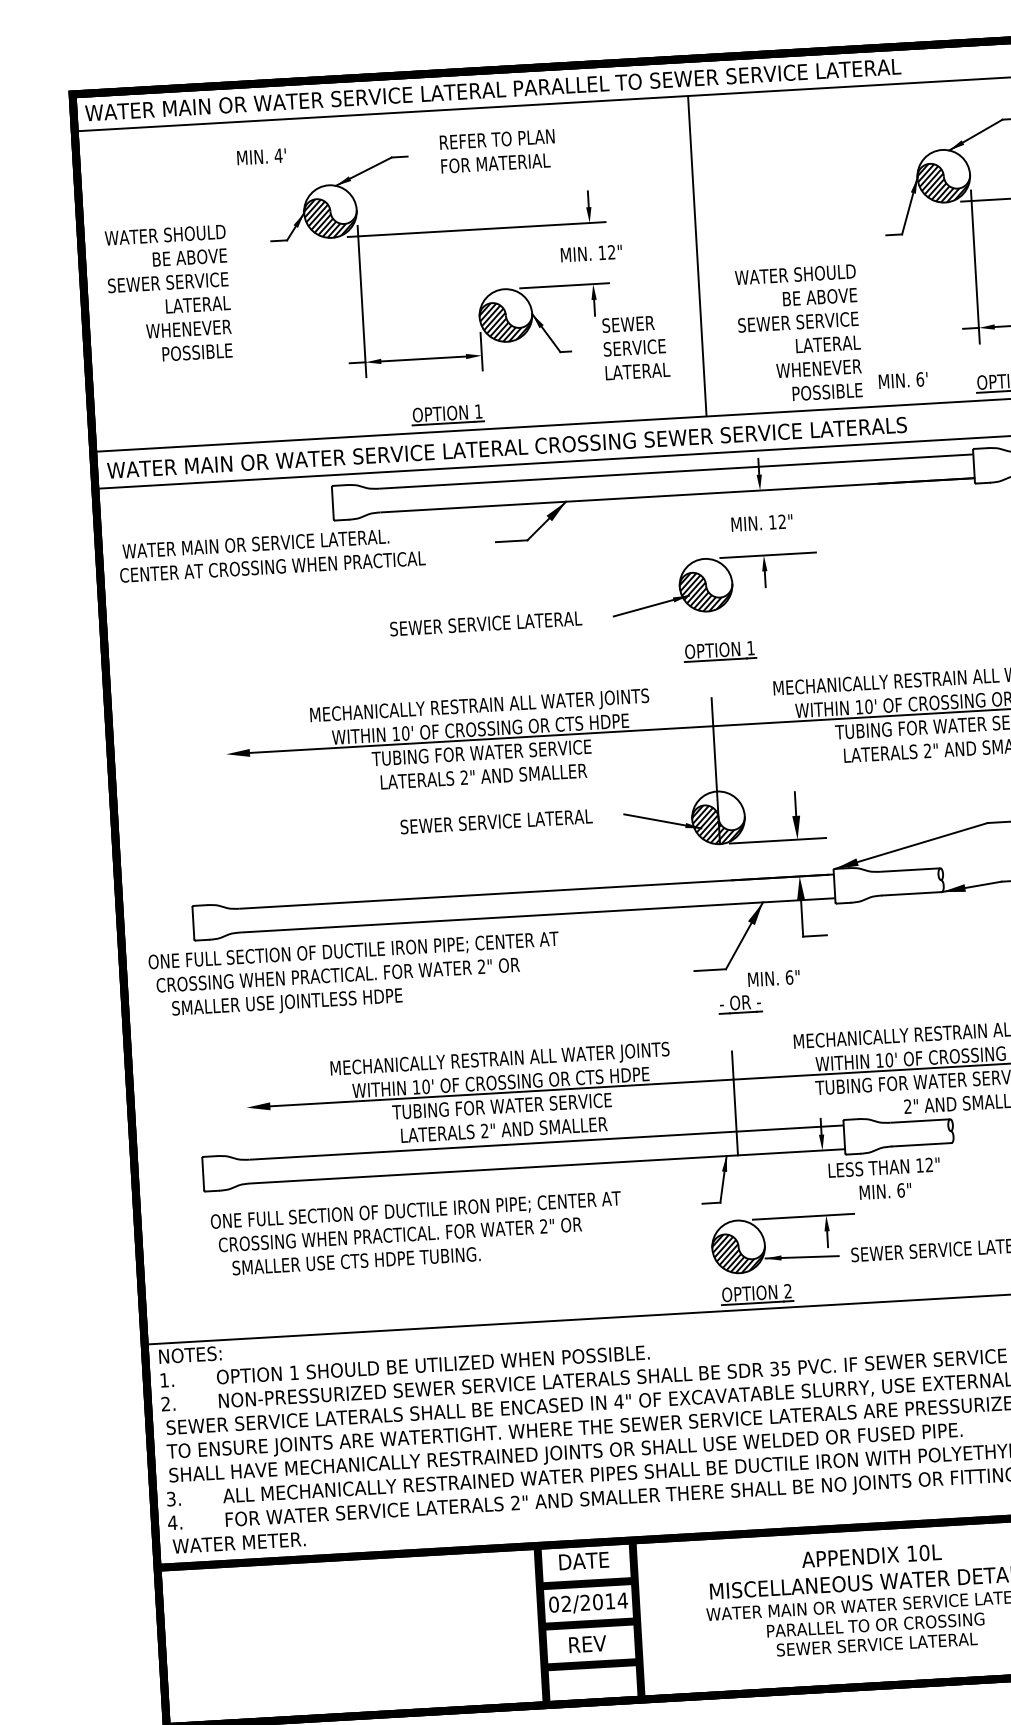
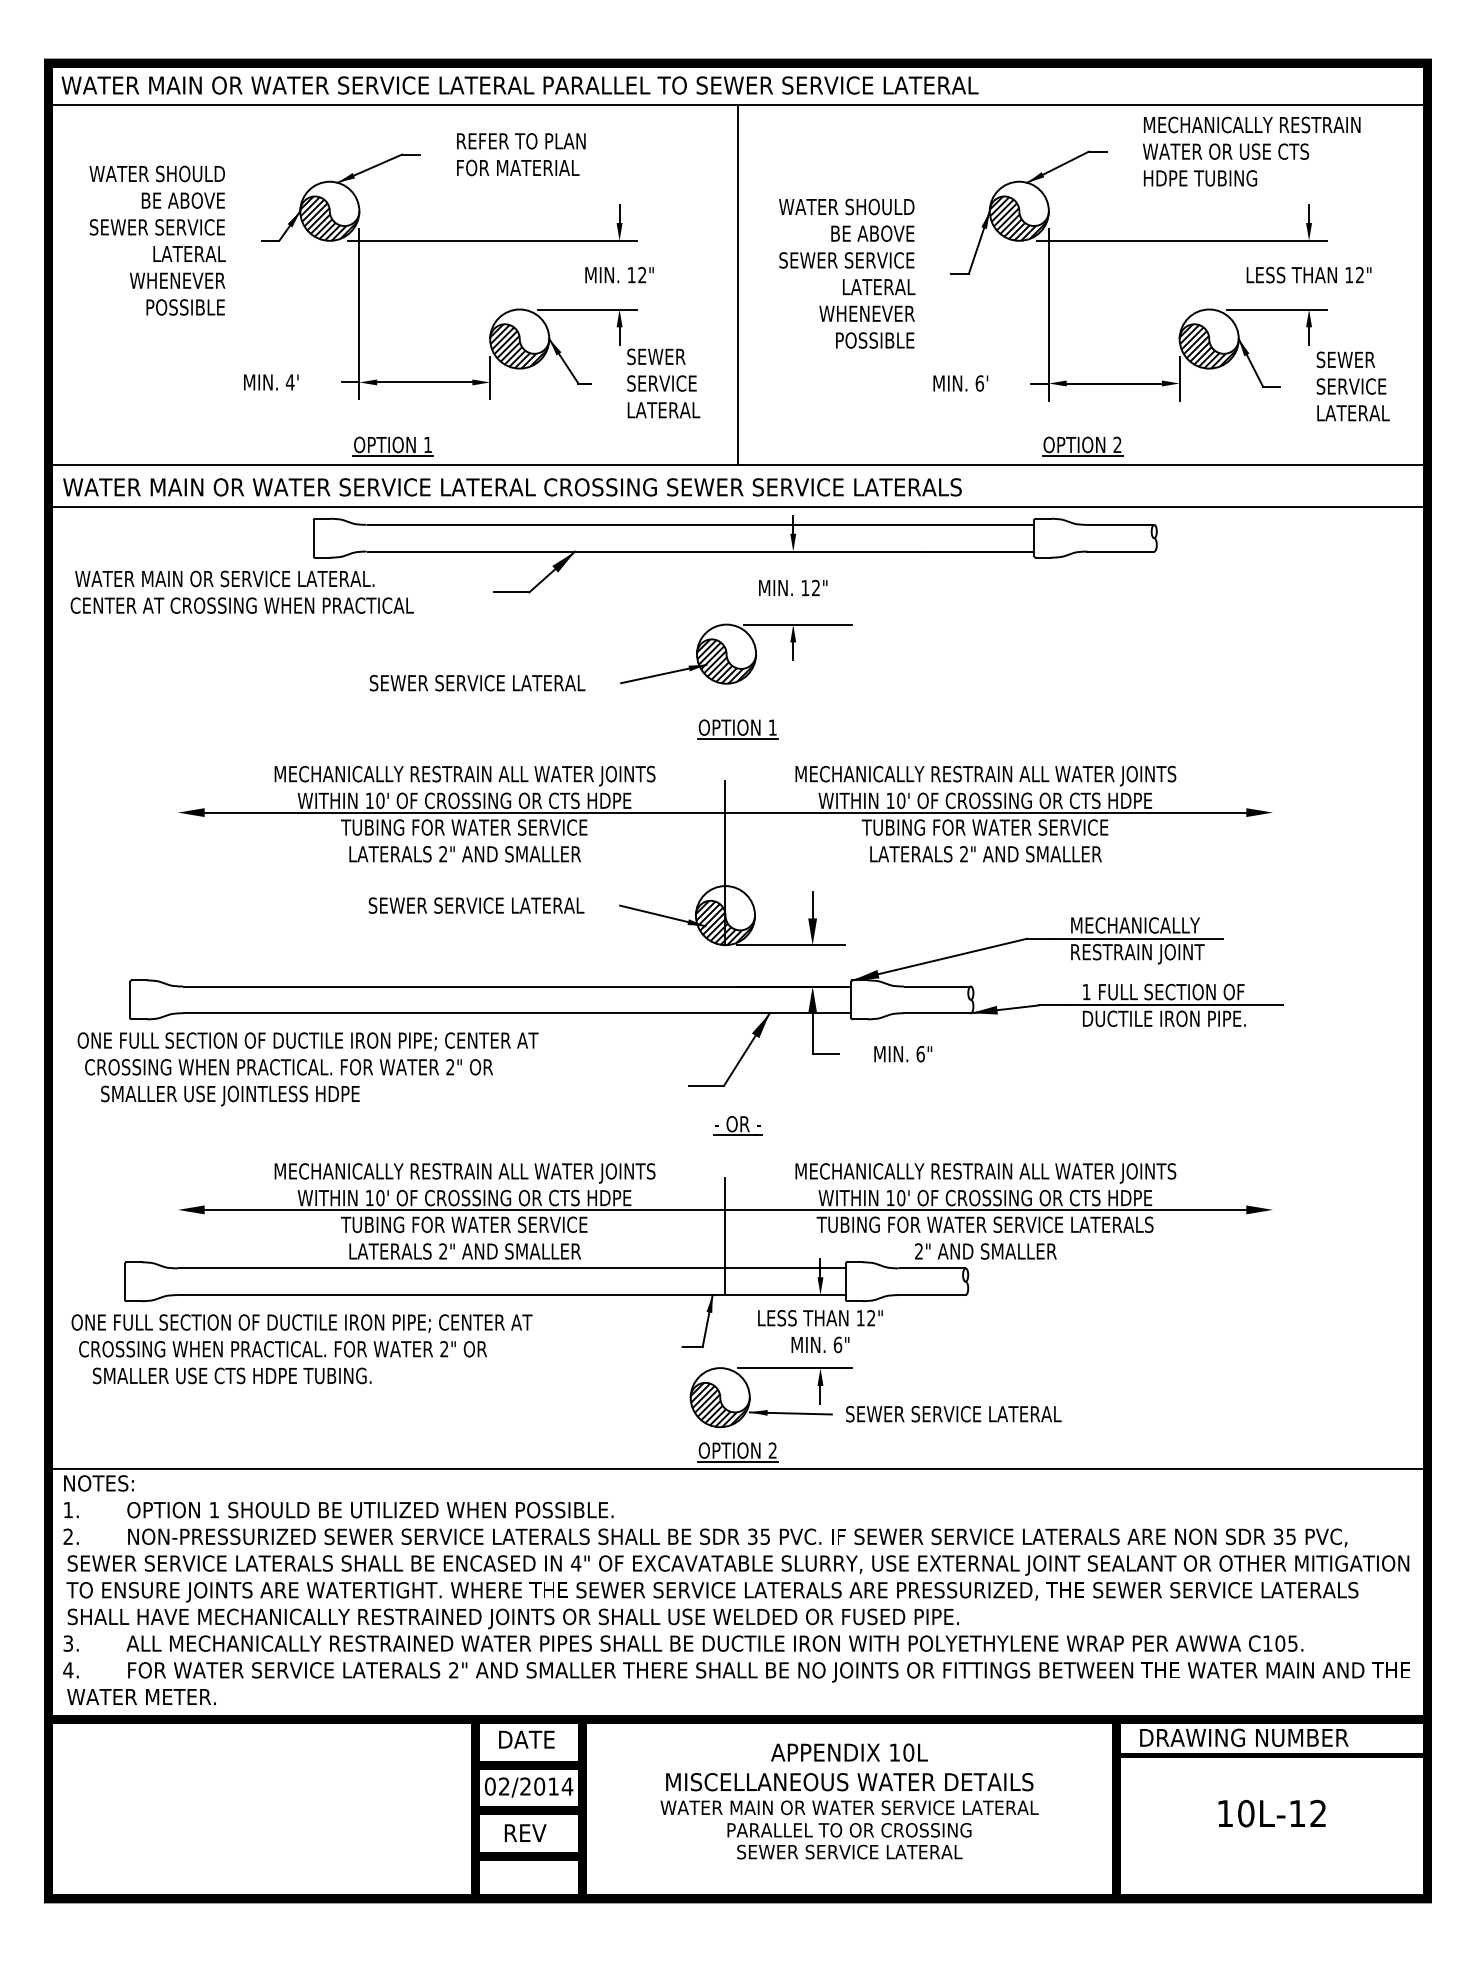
text: (261, 156) -> (271, 382), moved
text: (168, 294) -> (157, 240), moved
text: (799, 333) -> (847, 273), moved
text: (903, 380) -> (960, 383), moved
part: (447, 414) -> (392, 446), moved
text: (774, 978) -> (903, 1054), moved
text: (884, 1179) -> (820, 1331), moved
text: (416, 1234) -> (301, 1349), moved

